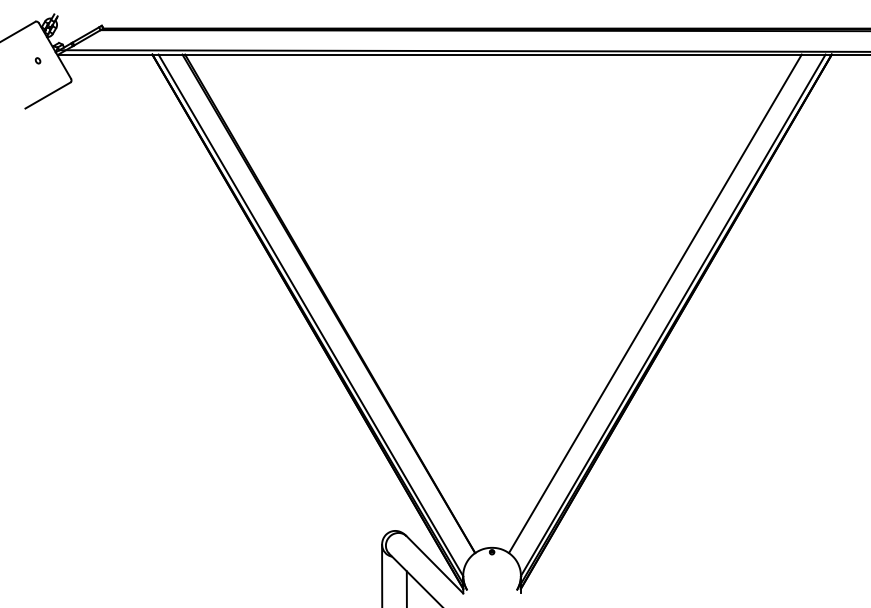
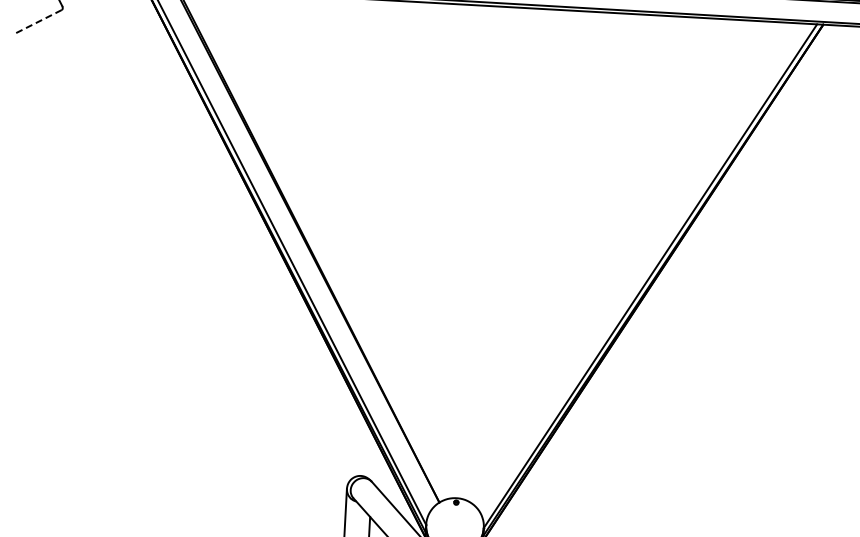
line: (47, 95) -> (37, 21), solid -> dashed
line: (655, 303) -> (633, 263), removed

